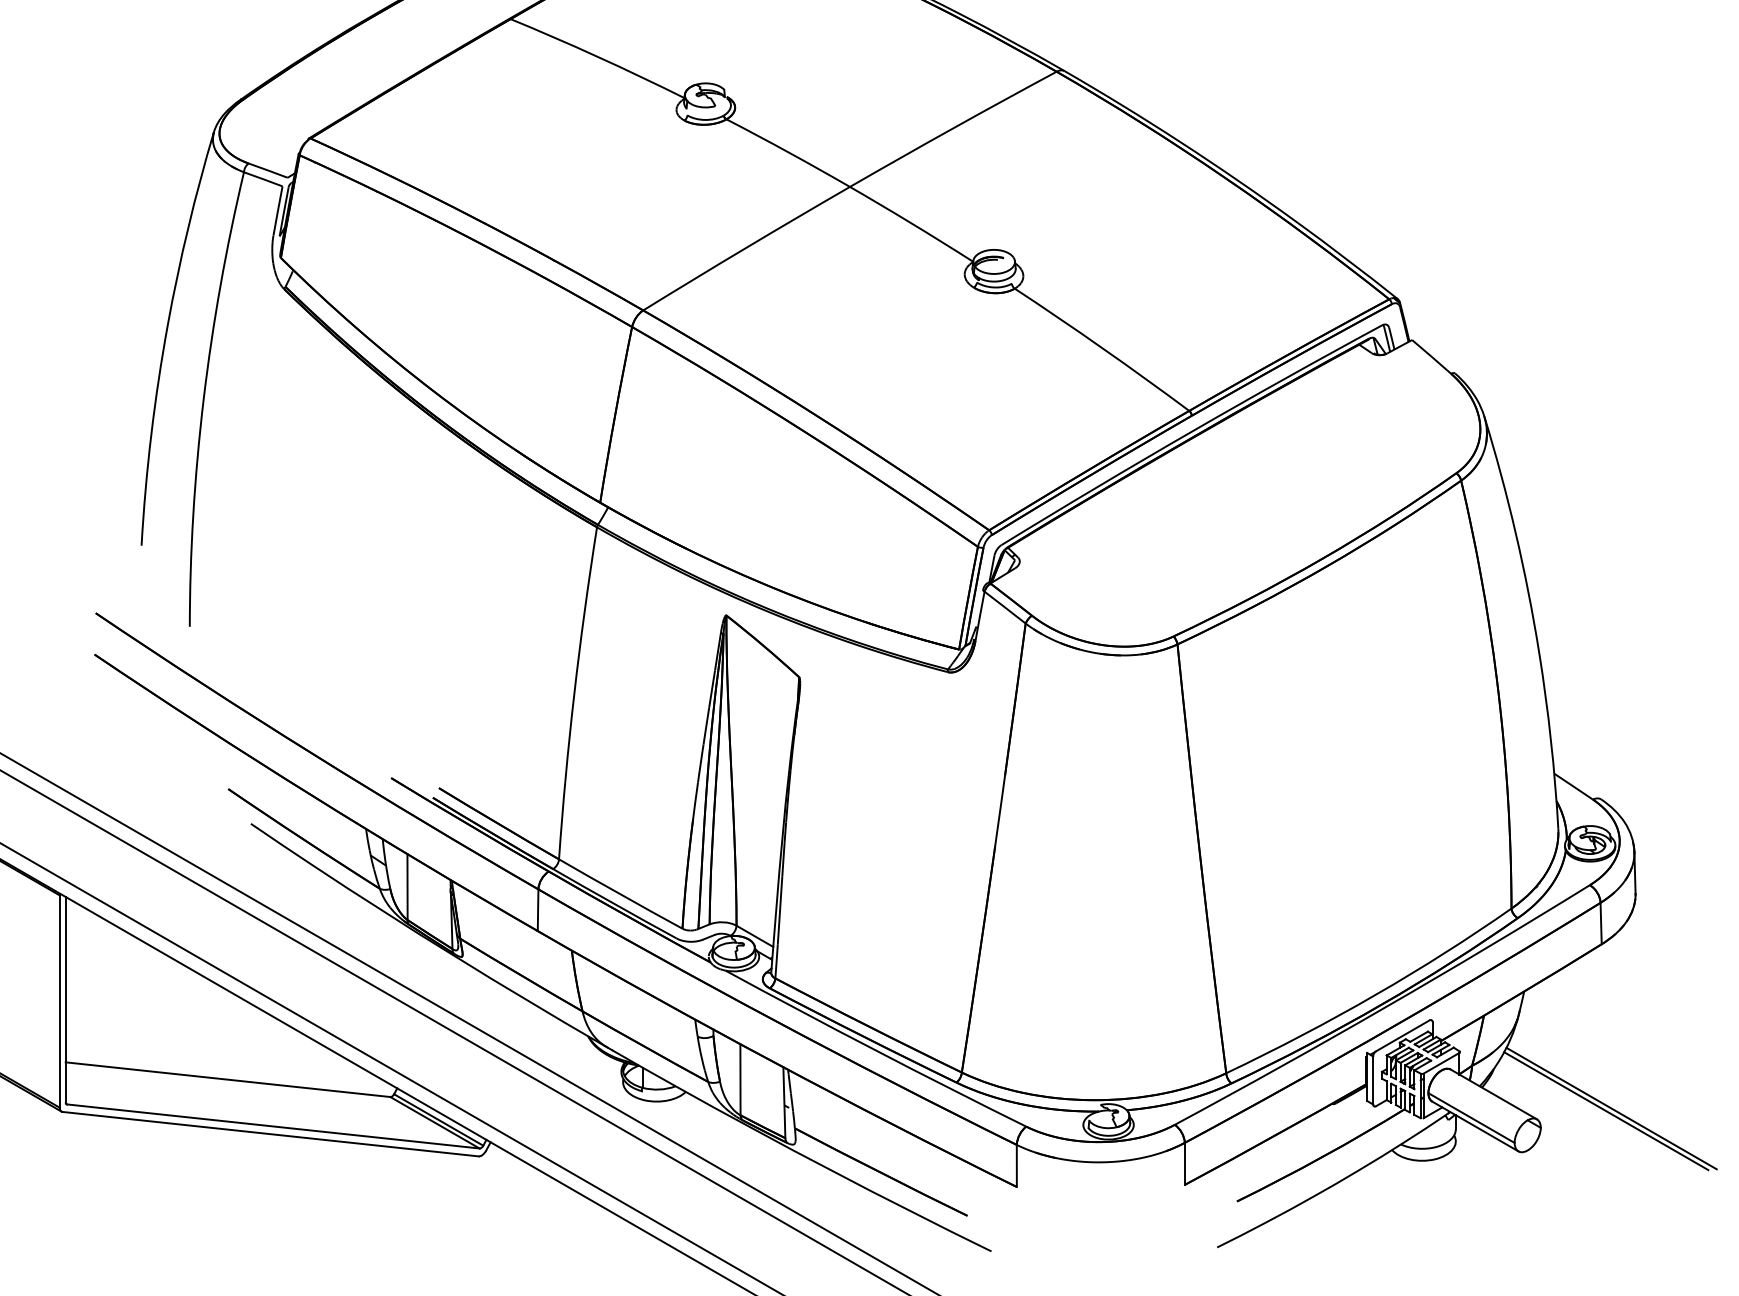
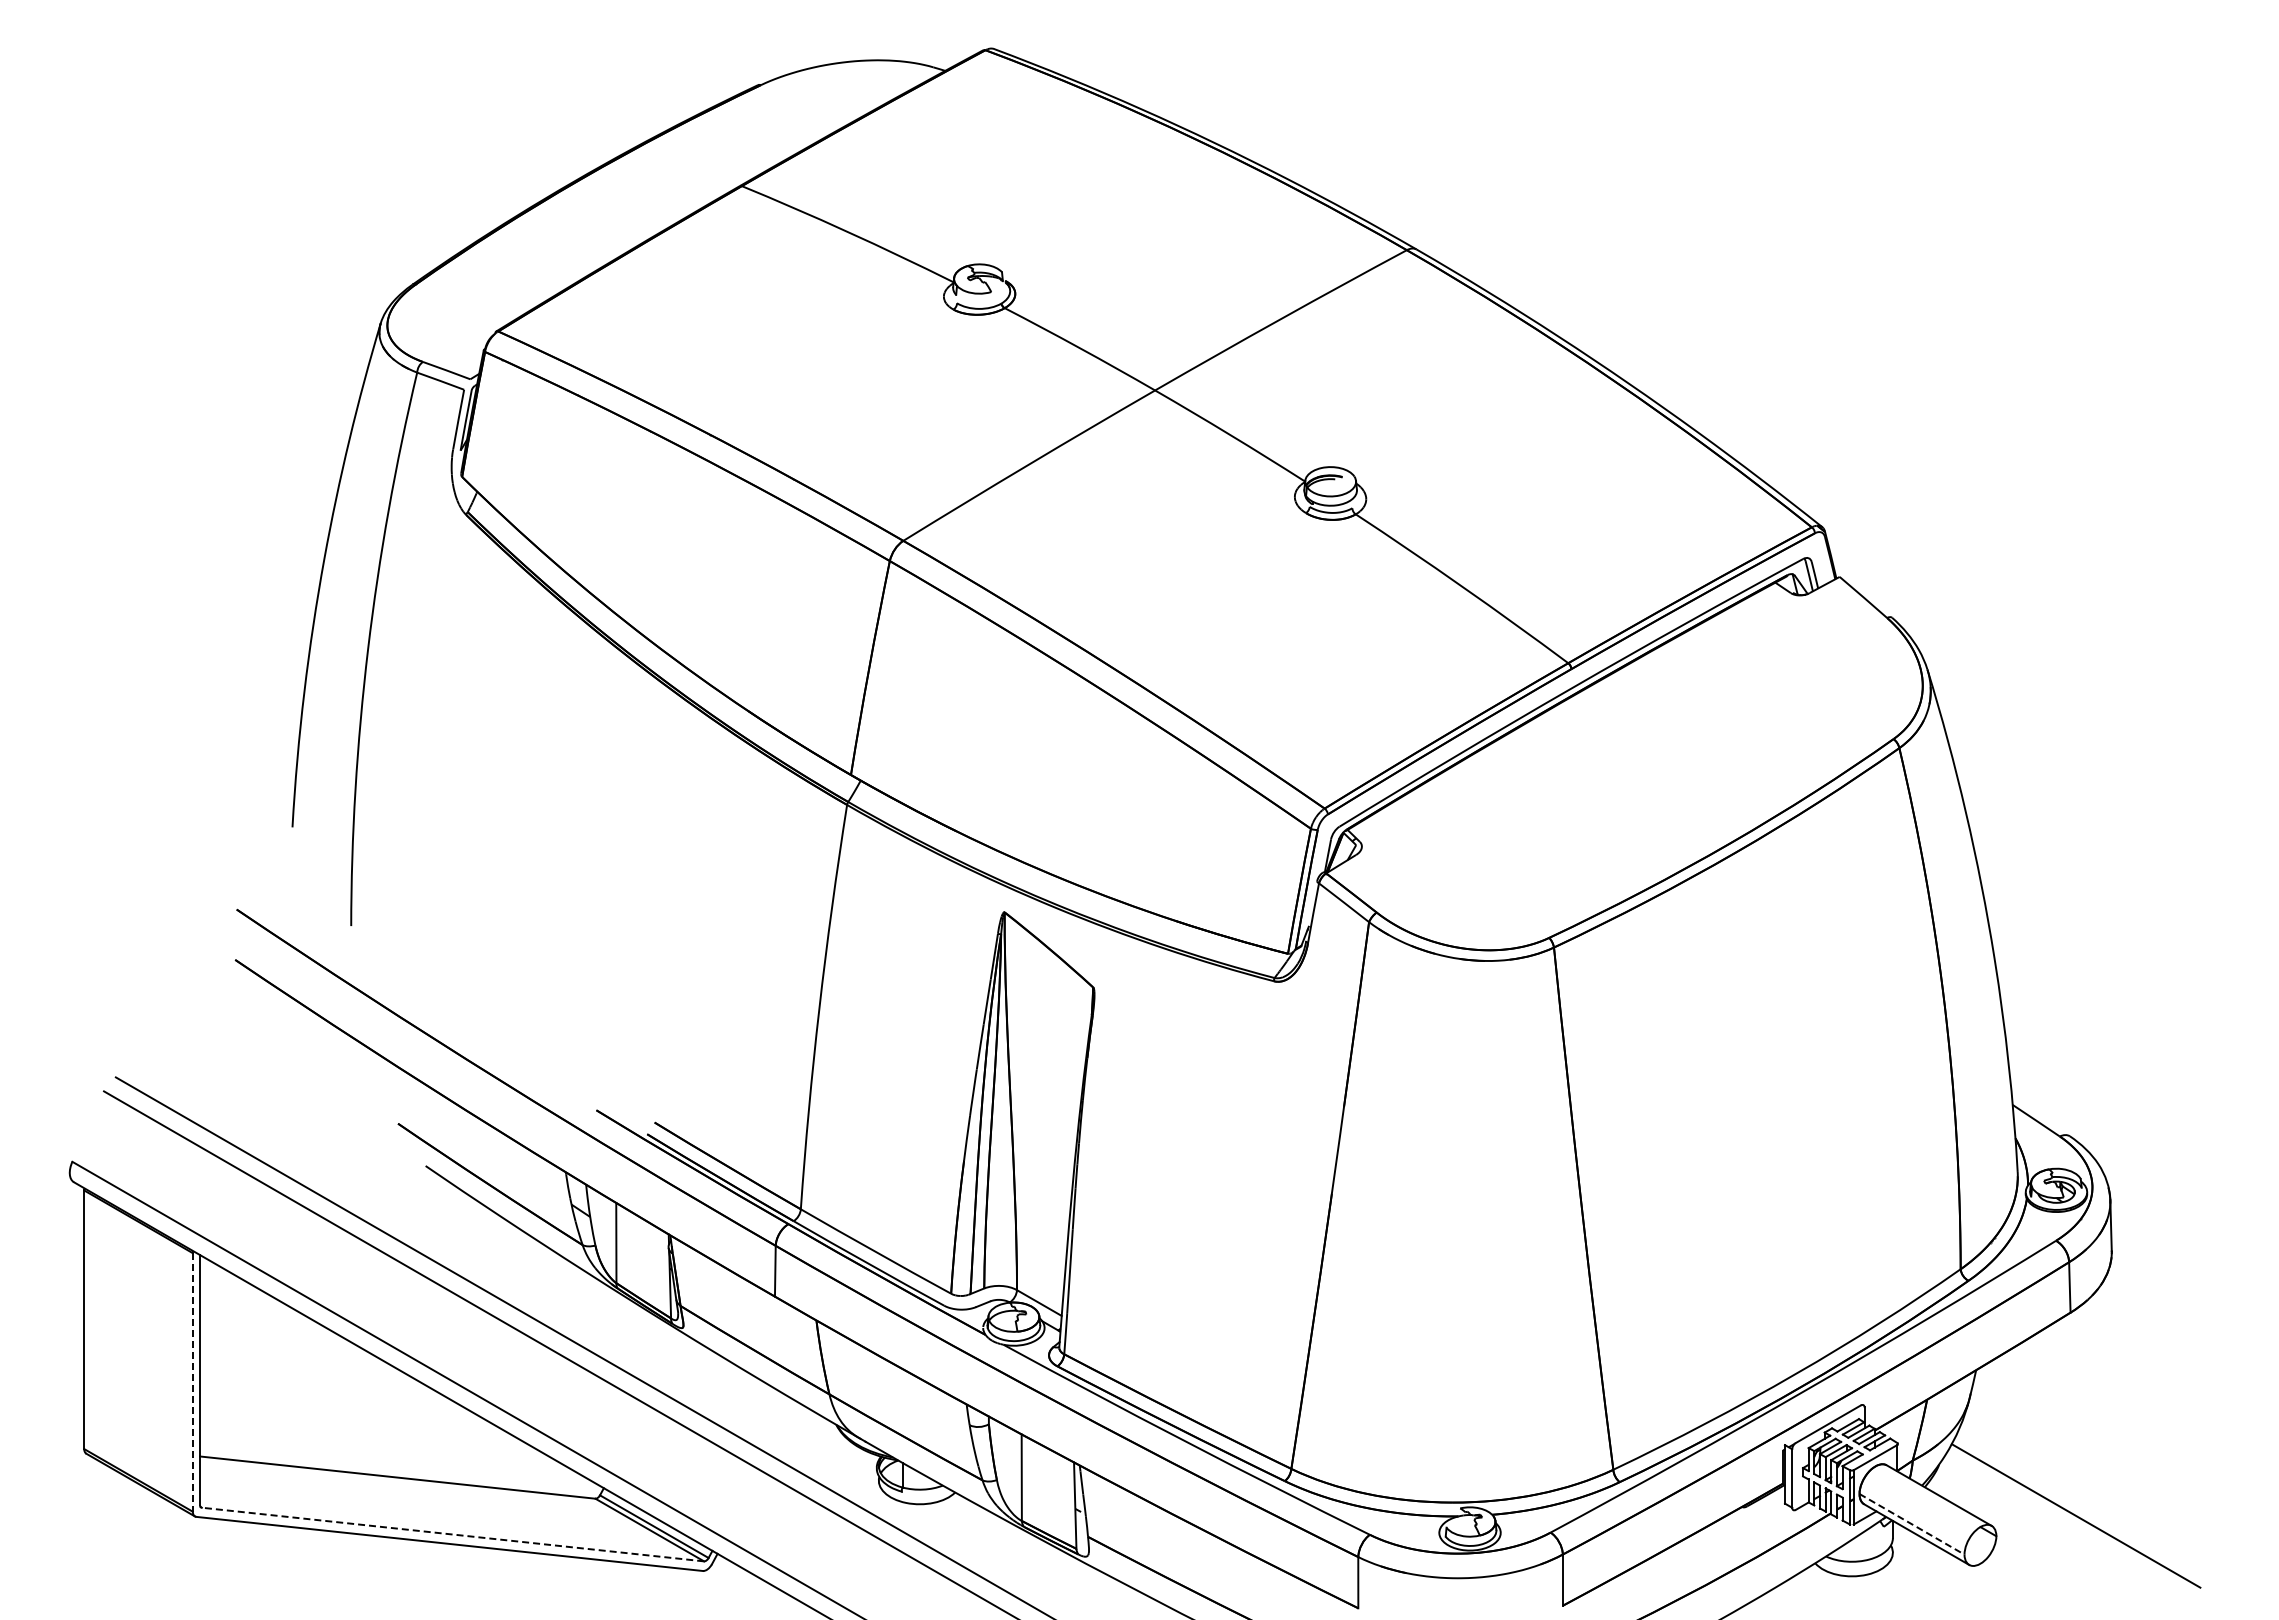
line: (59, 1001) -> (192, 1382), solid -> dashed
line: (1611, 1108) -> (2082, 1512), removed
line: (1471, 1118) -> (1912, 1524), solid -> dashed
line: (272, 1126) -> (452, 1534), solid -> dashed

